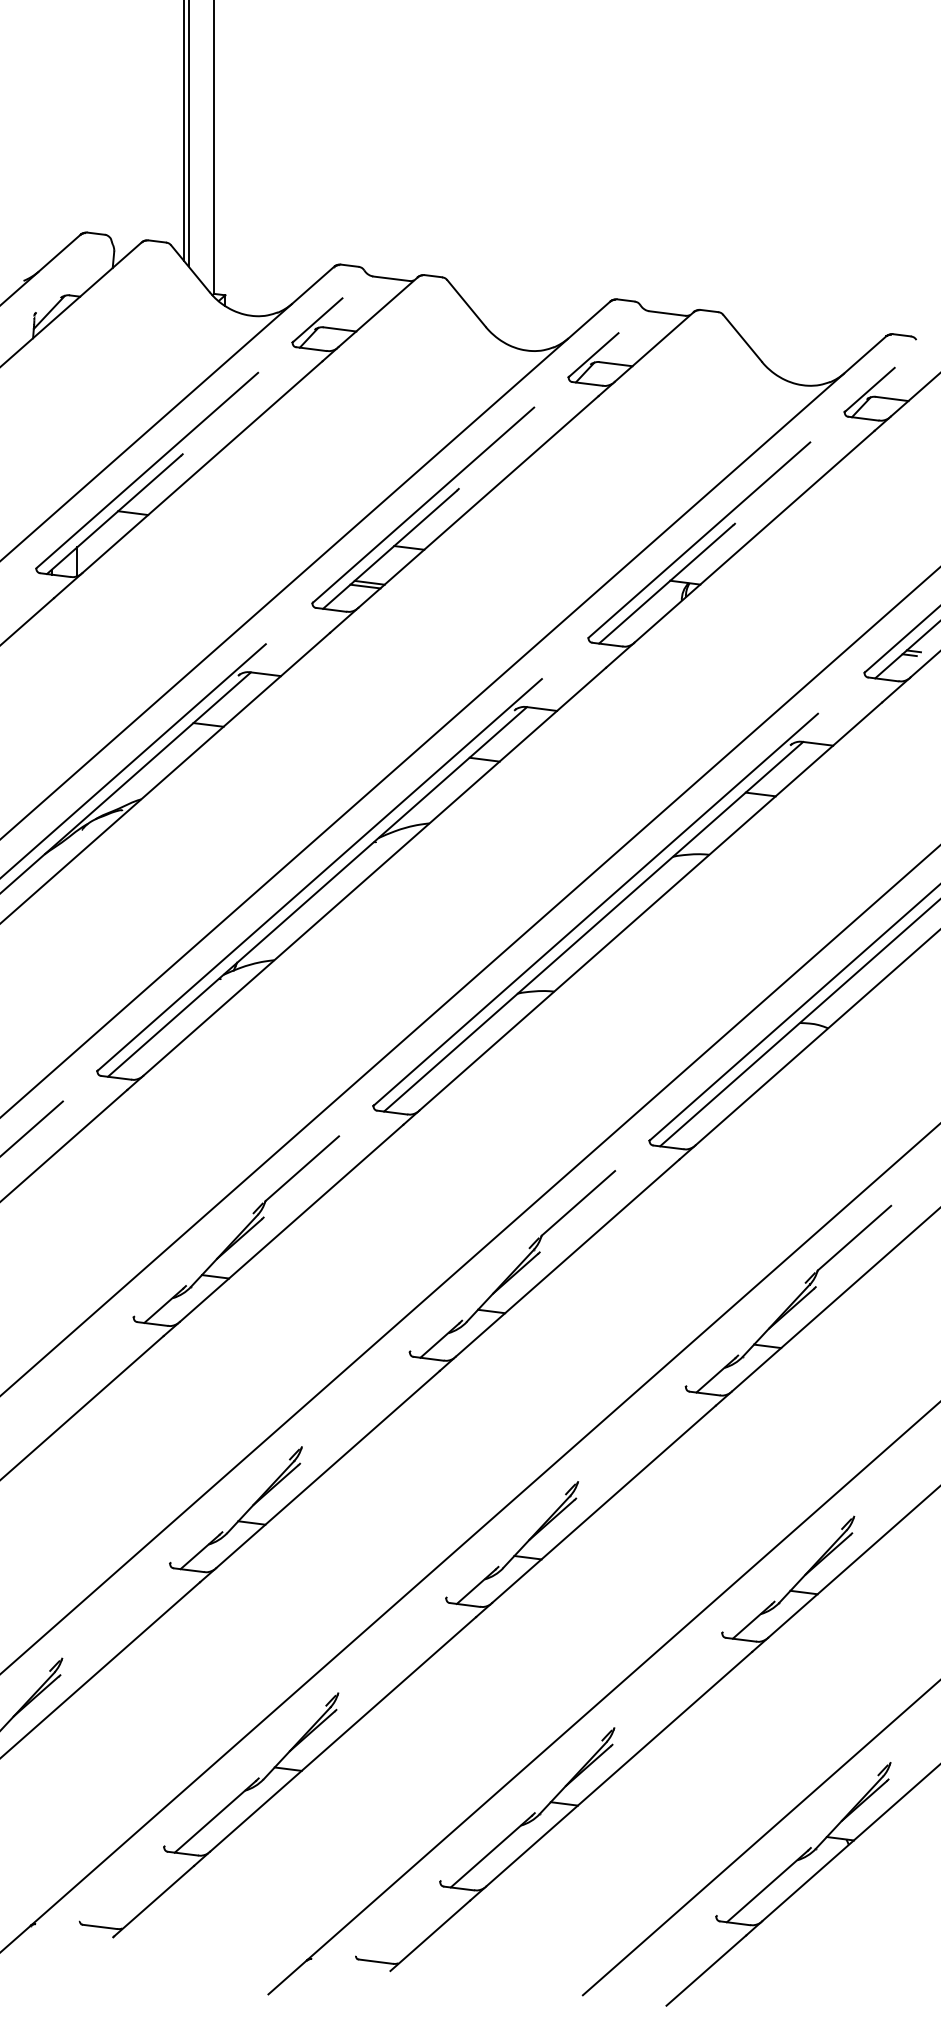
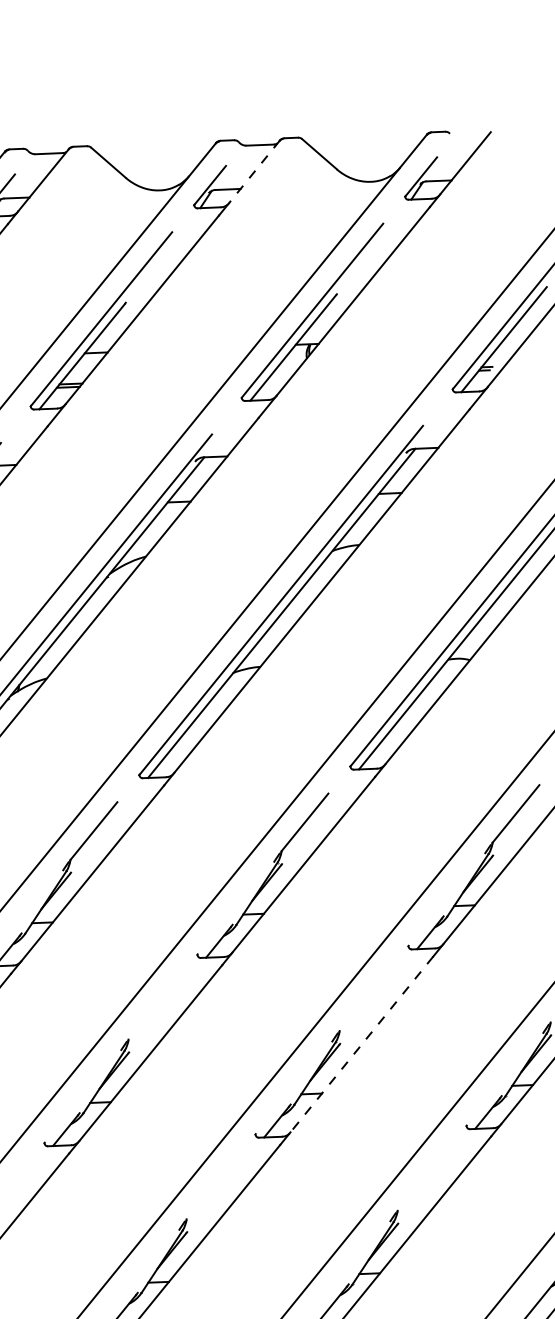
line: (654, 346) -> (254, 171), solid -> dashed
line: (603, 1504) -> (361, 1044), solid -> dashed

